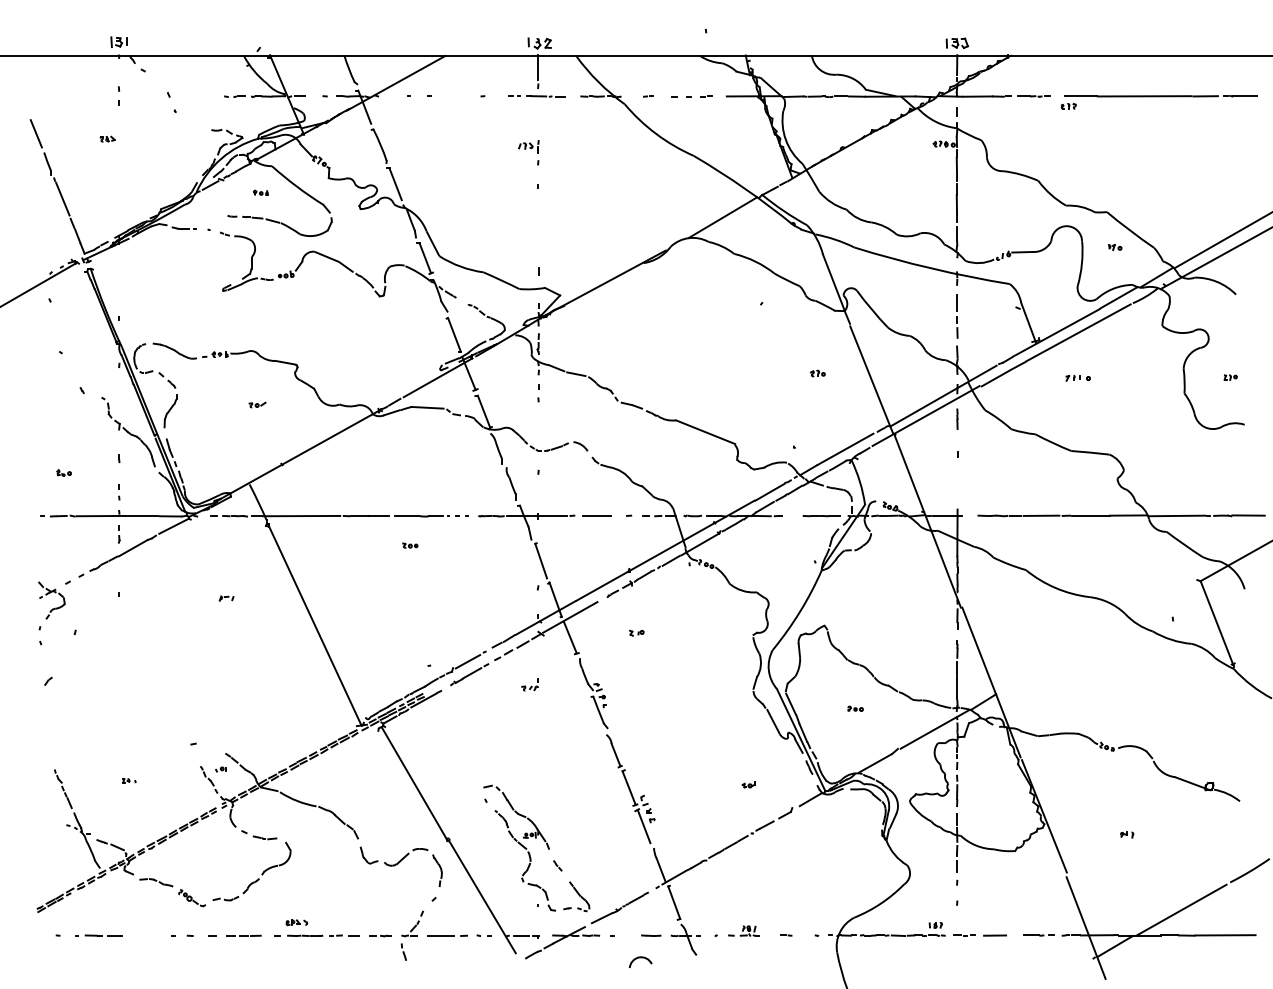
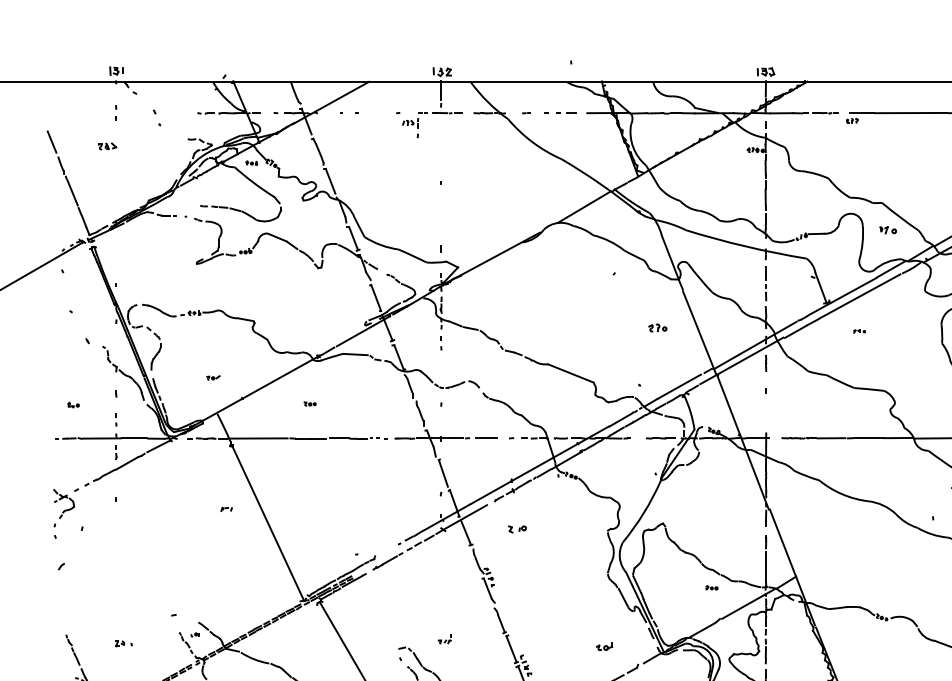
part: (107, 138) -> (107, 145), size x1.6
part: (528, 152) -> (410, 127), moved
part: (260, 192) -> (251, 162), moved
part: (1115, 247) -> (888, 230), size x1.6
part: (817, 373) -> (657, 327), size x1.6
part: (1077, 377) -> (859, 331), size x0.6
part: (257, 404) -> (213, 377), moved
part: (410, 545) -> (310, 403), moved
part: (226, 598) -> (226, 509), moved
part: (636, 632) -> (517, 528), size x1.6
line: (467, 661) -> (386, 551), removed
part: (529, 684) -> (444, 638), moved
part: (855, 708) -> (711, 587), moved
part: (129, 780) -> (124, 643), size x1.6
part: (748, 784) -> (604, 646), size x1.6

